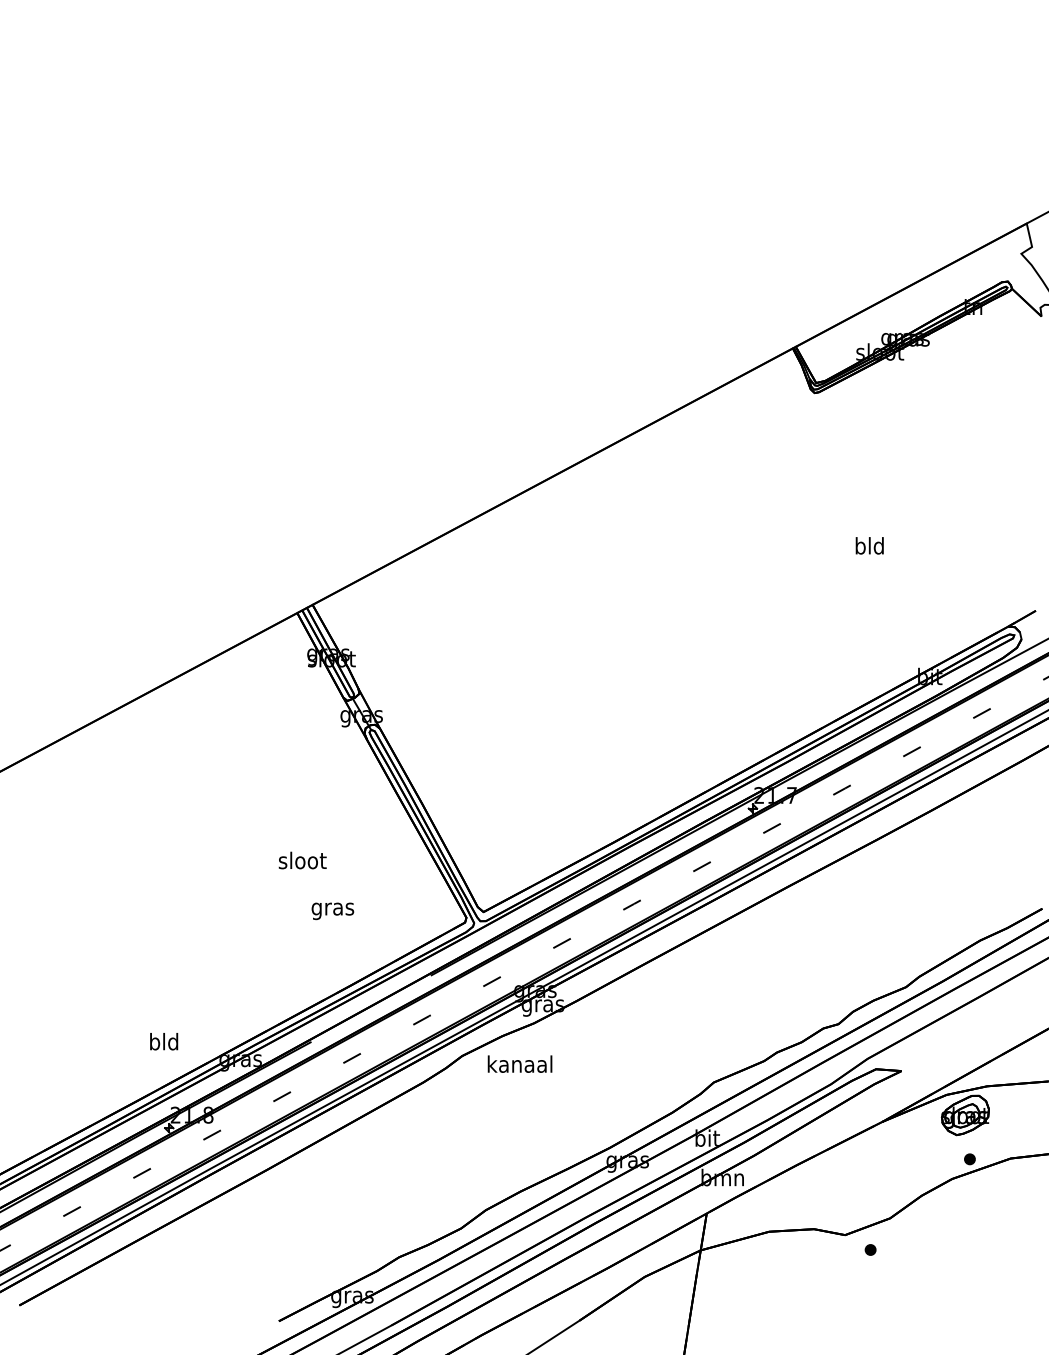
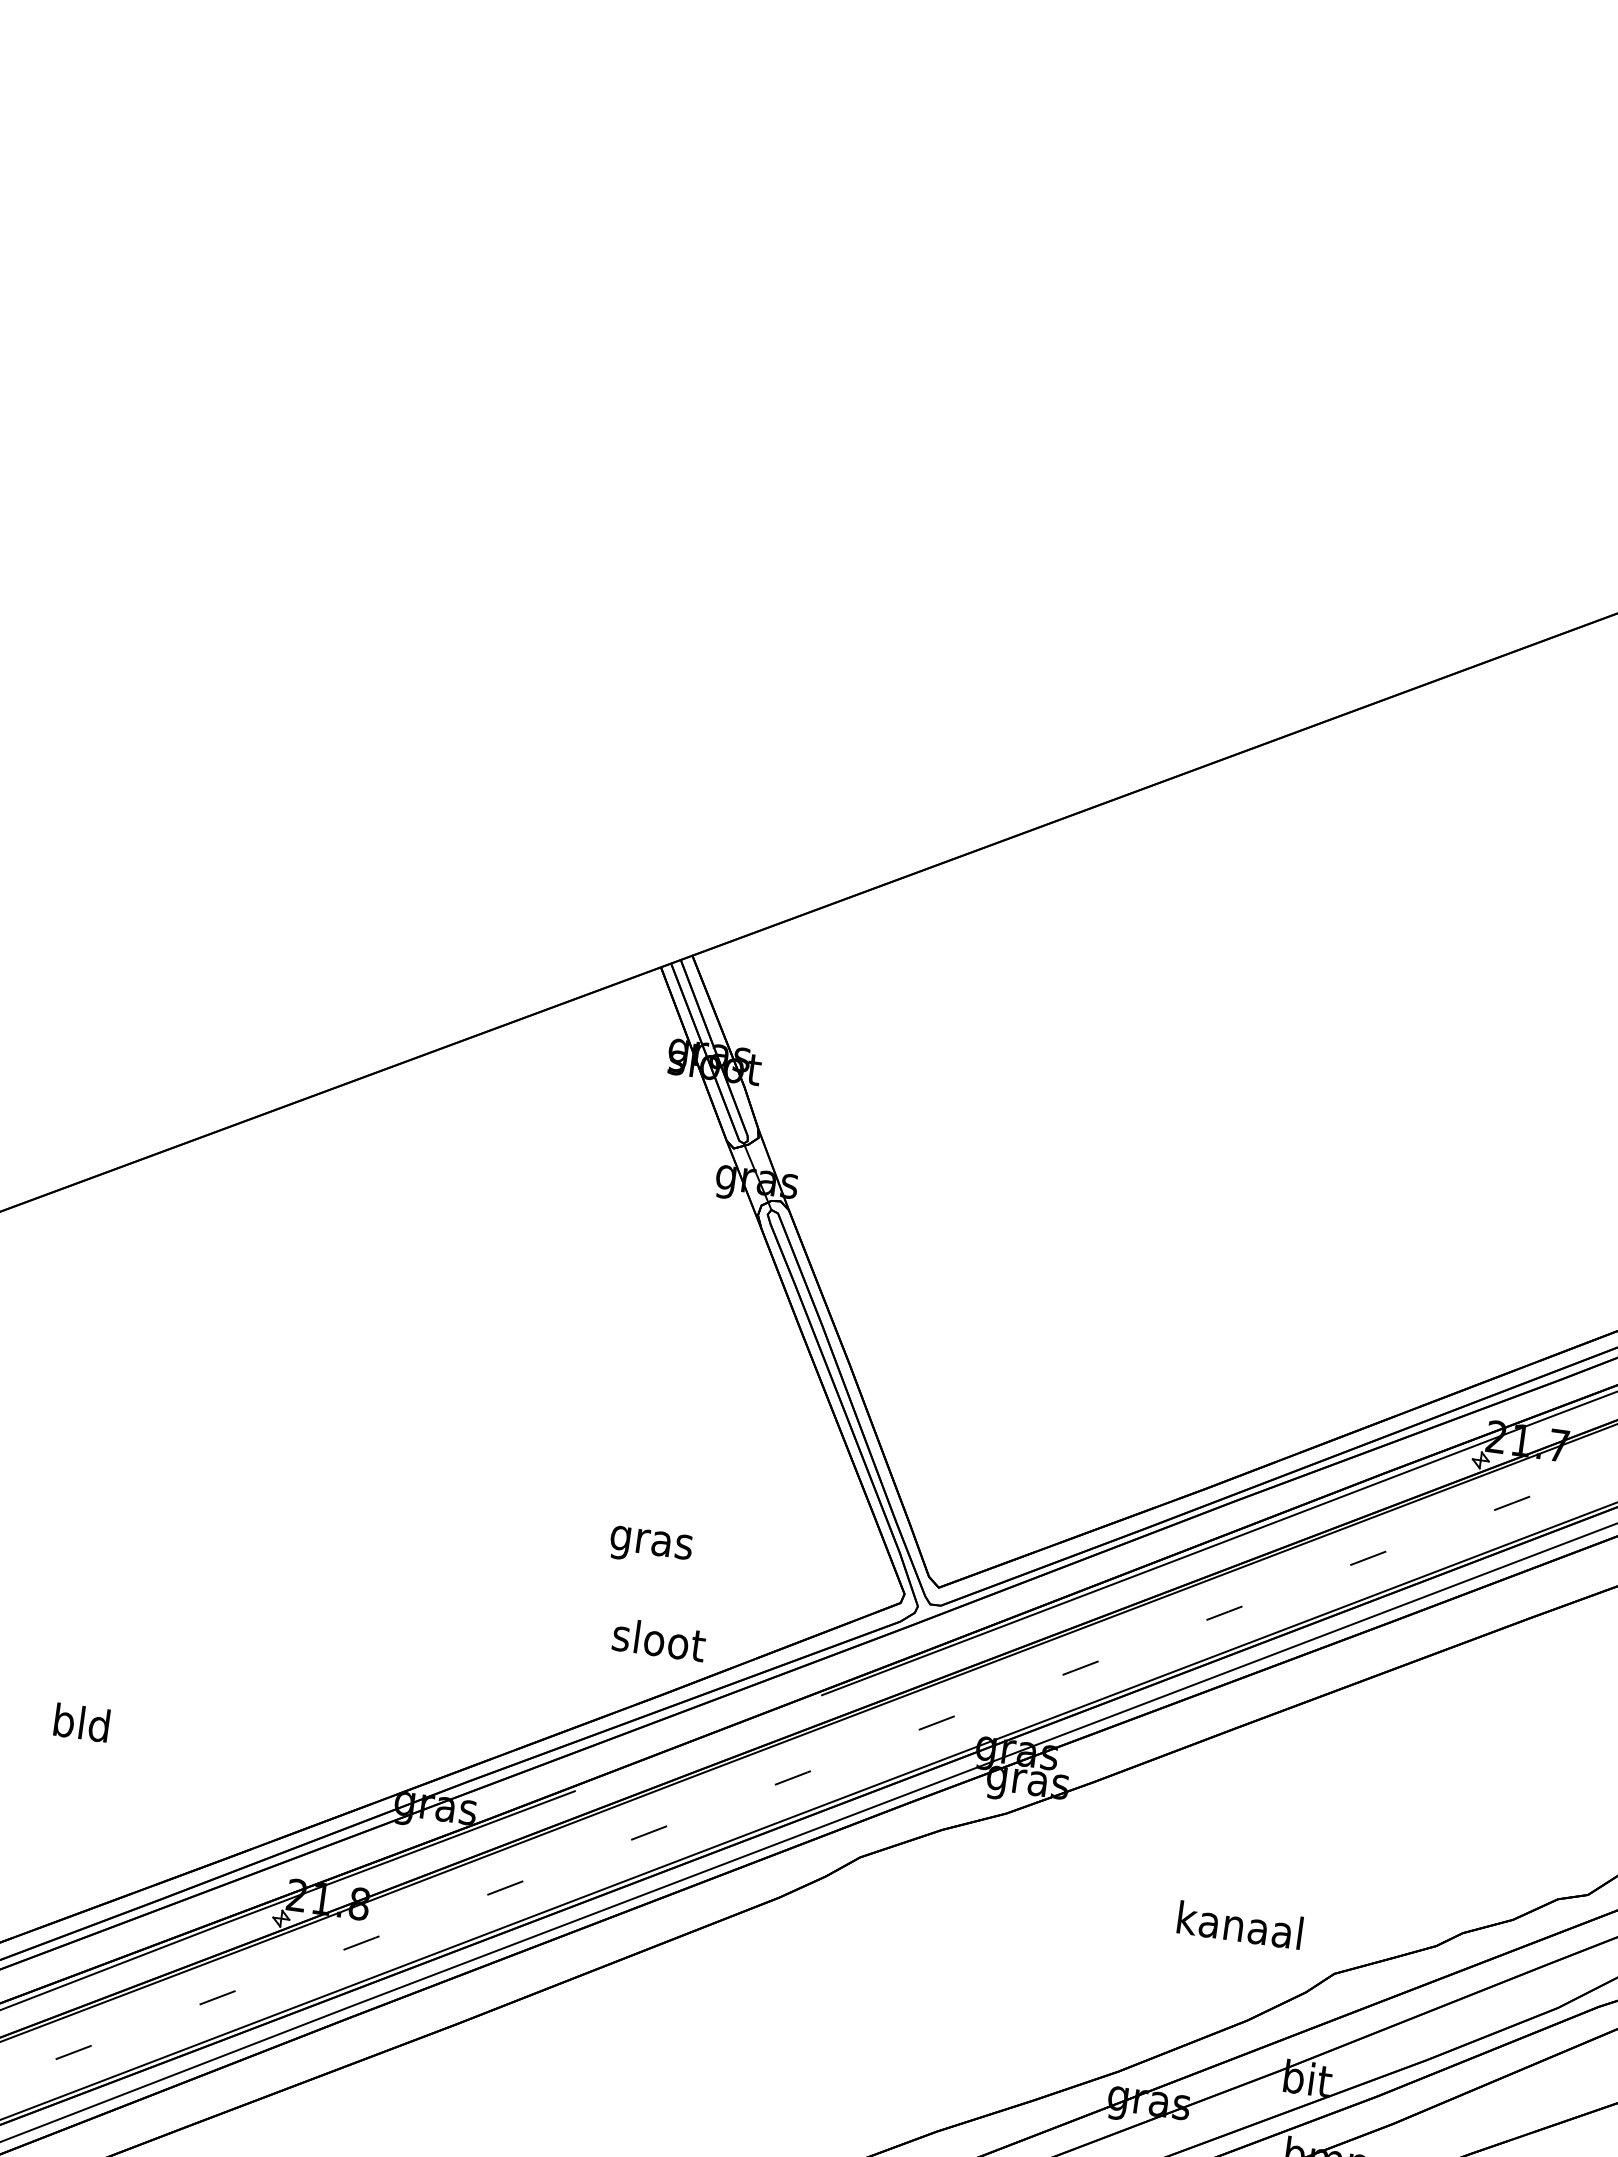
text: (302, 860) -> (658, 1639), moved
text: (164, 1041) -> (82, 1722), moved
text: (519, 1063) -> (1239, 1923), moved

